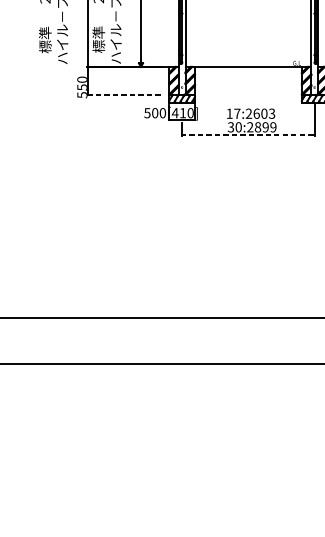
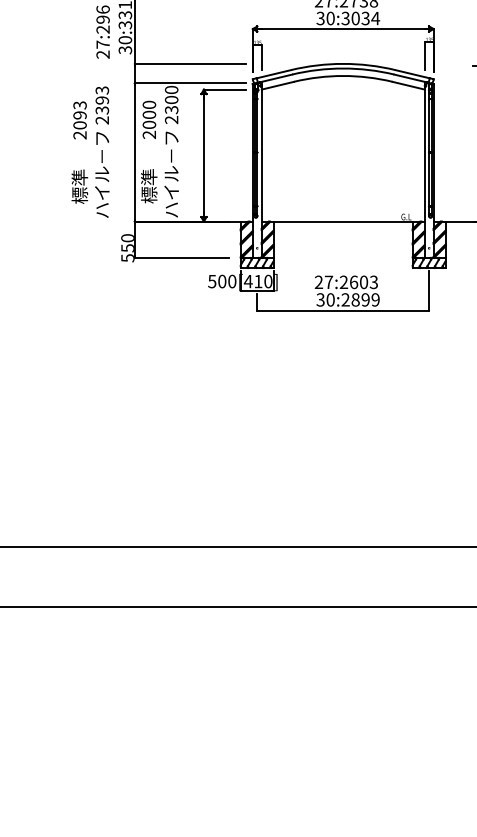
line: (123, 95) -> (181, 258), dashed -> solid
text: (229, 113) -> (318, 281), 17:2603 -> 27:2603
line: (247, 135) -> (342, 310), dashed -> solid

